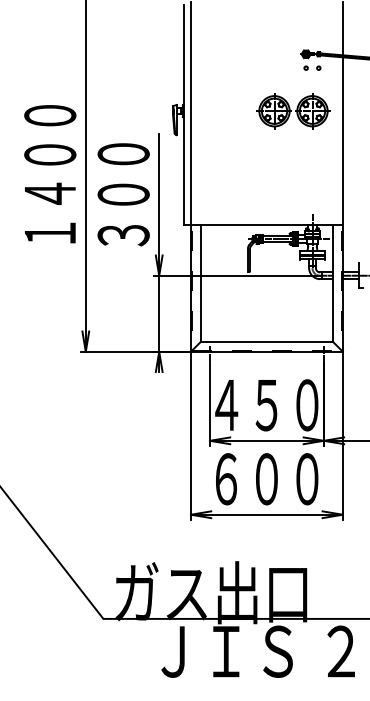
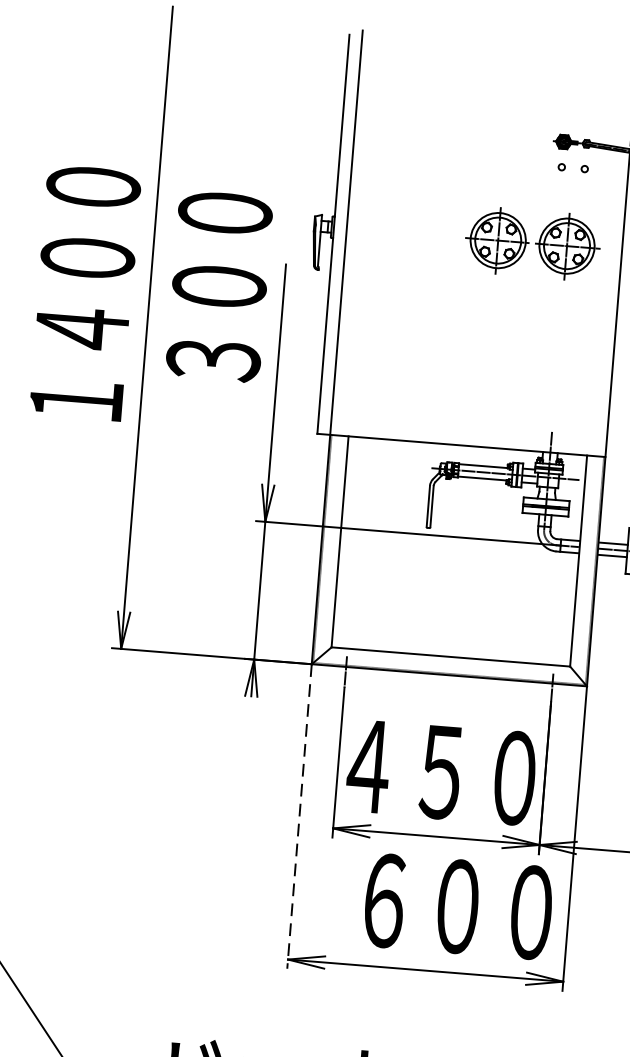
text: (50, 174) -> (85, 293), moved
text: (123, 194) -> (219, 286), moved
line: (190, 436) -> (298, 817), solid -> dashed
text: (267, 479) -> (459, 907), moved

